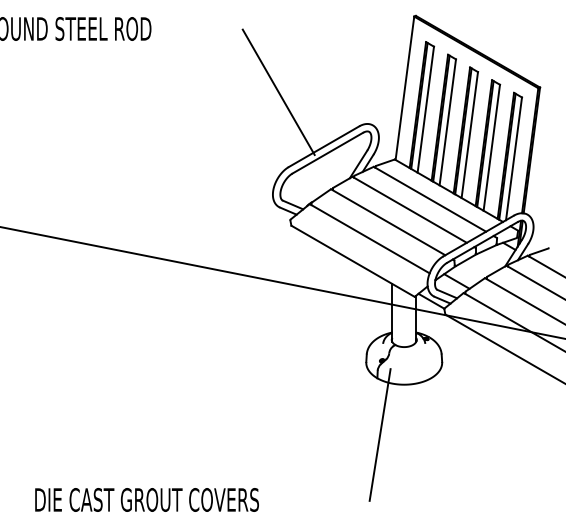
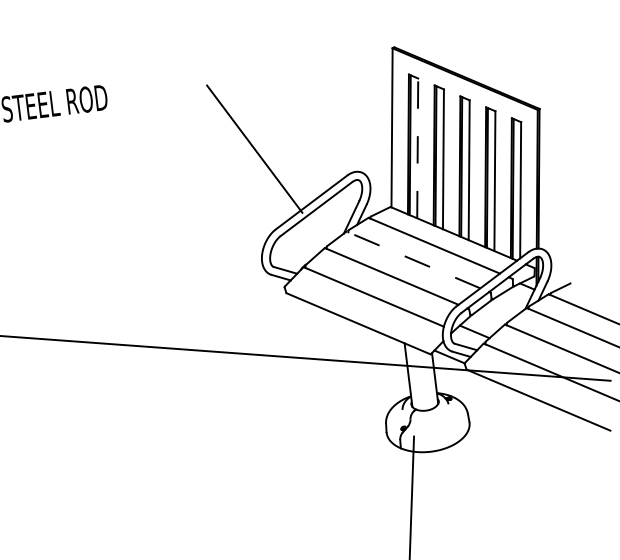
line: (425, 109) -> (417, 148), solid -> dashed
line: (409, 209) -> (413, 259), solid -> dashed

